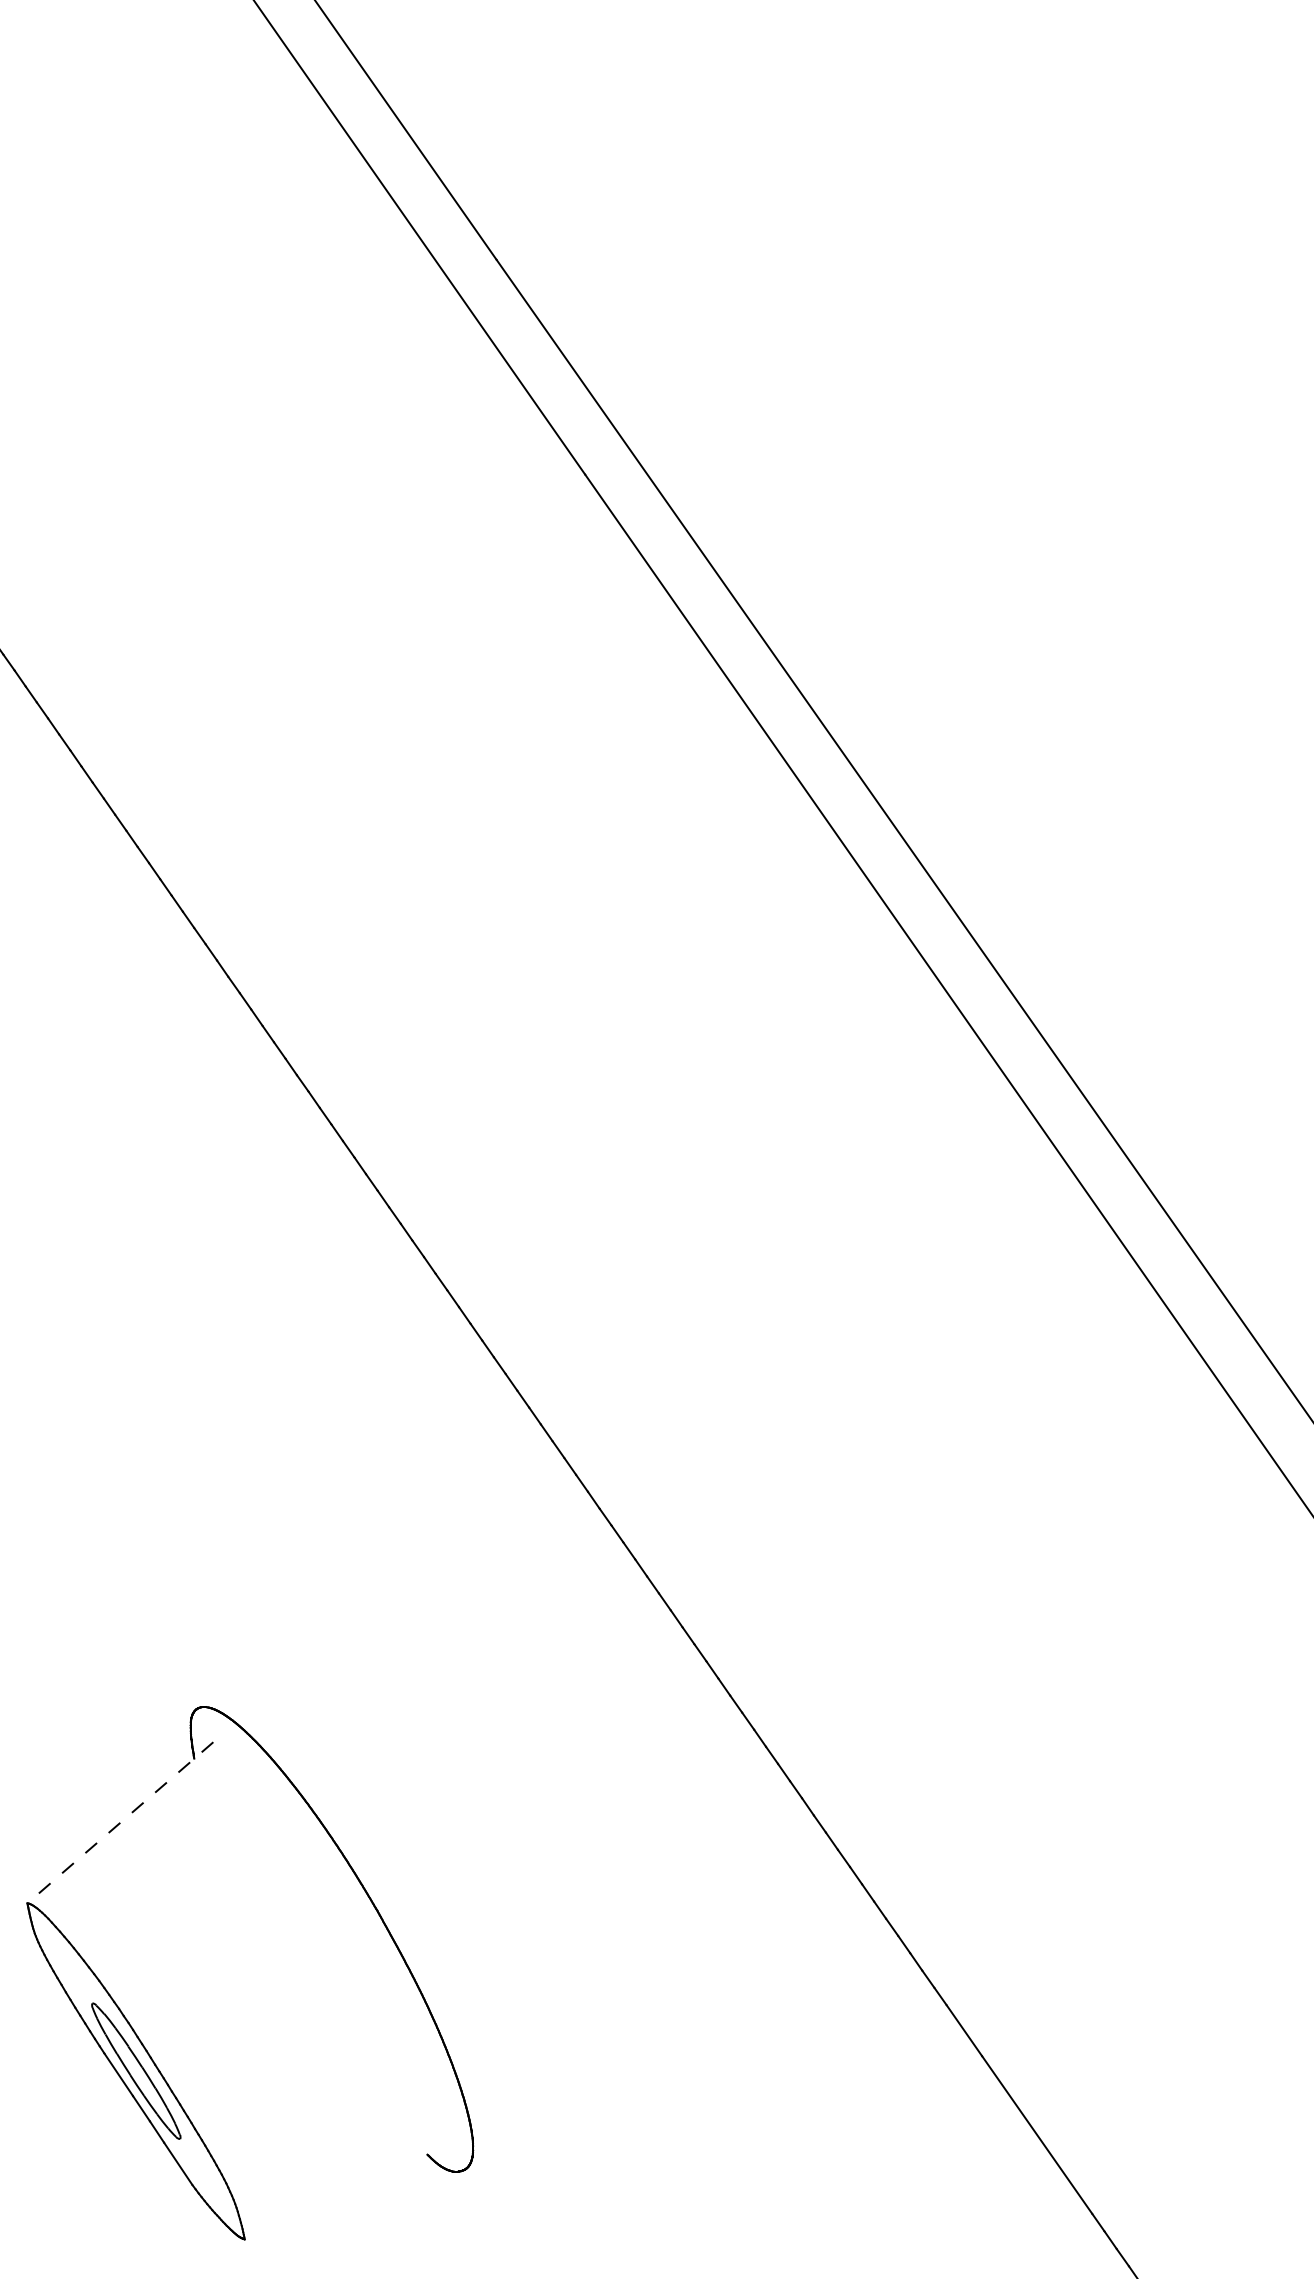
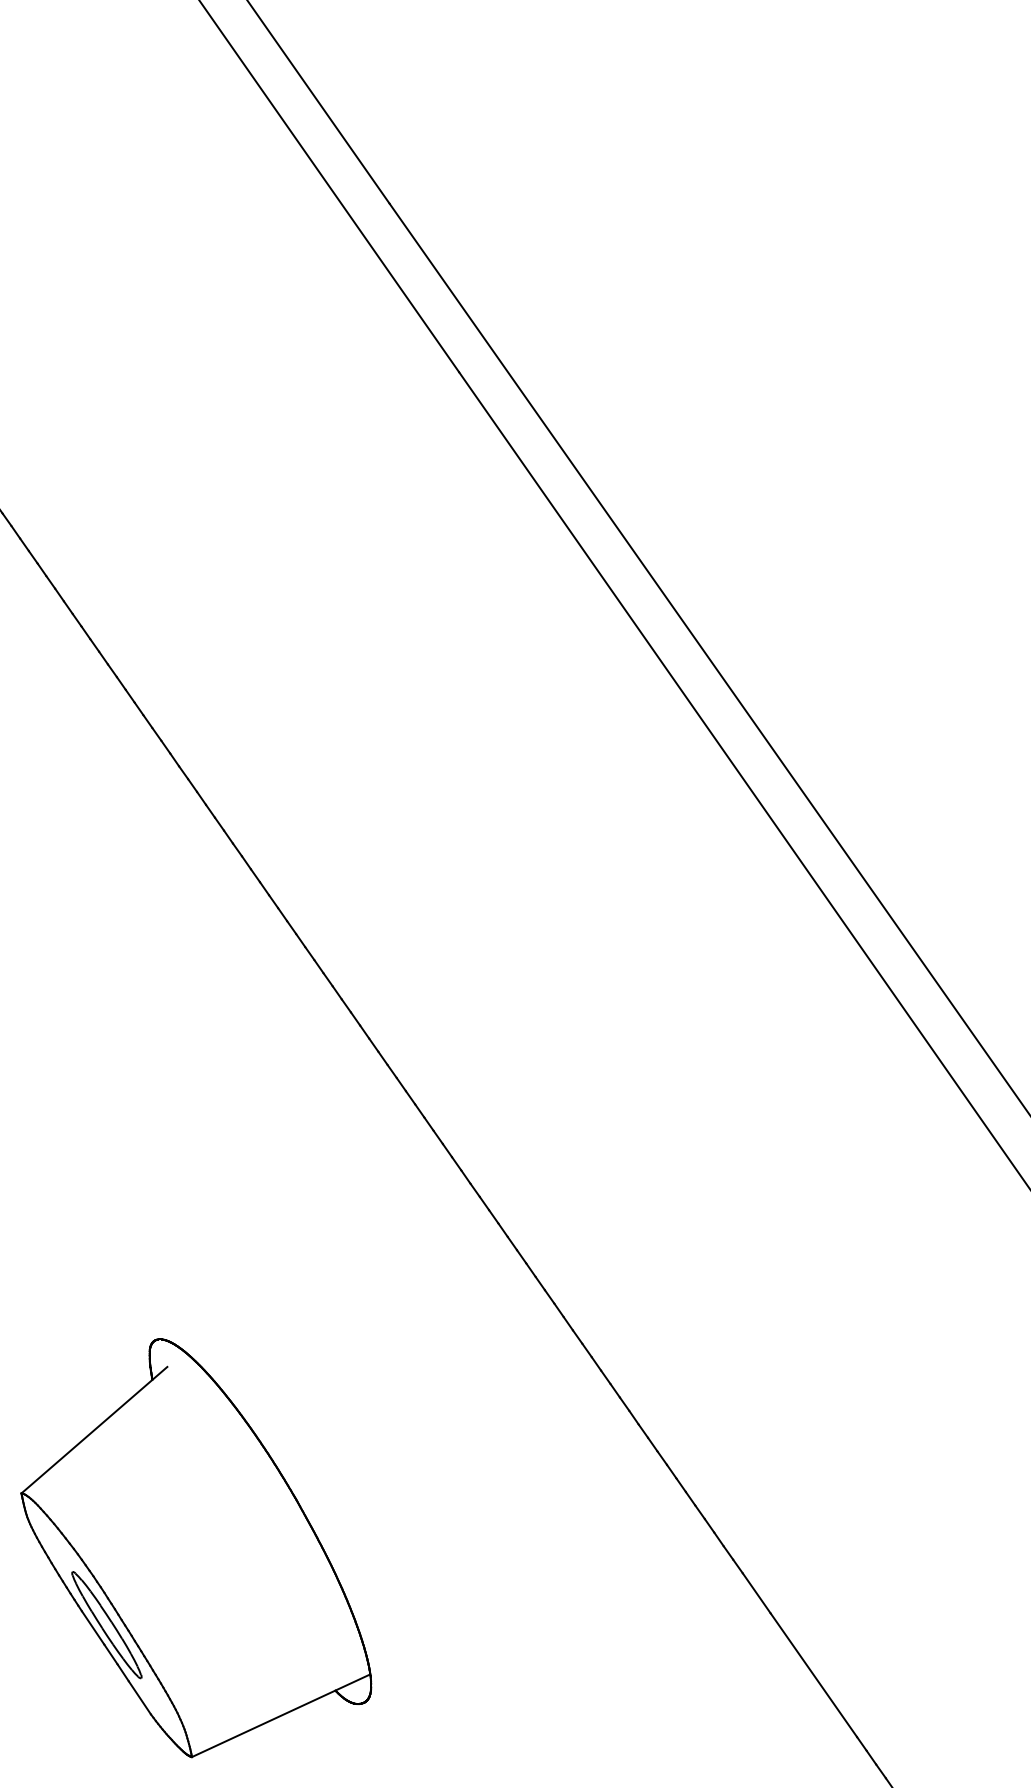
line: (120, 1823) -> (94, 1430), dashed -> solid
line: (357, 2186) -> (280, 1715), added

